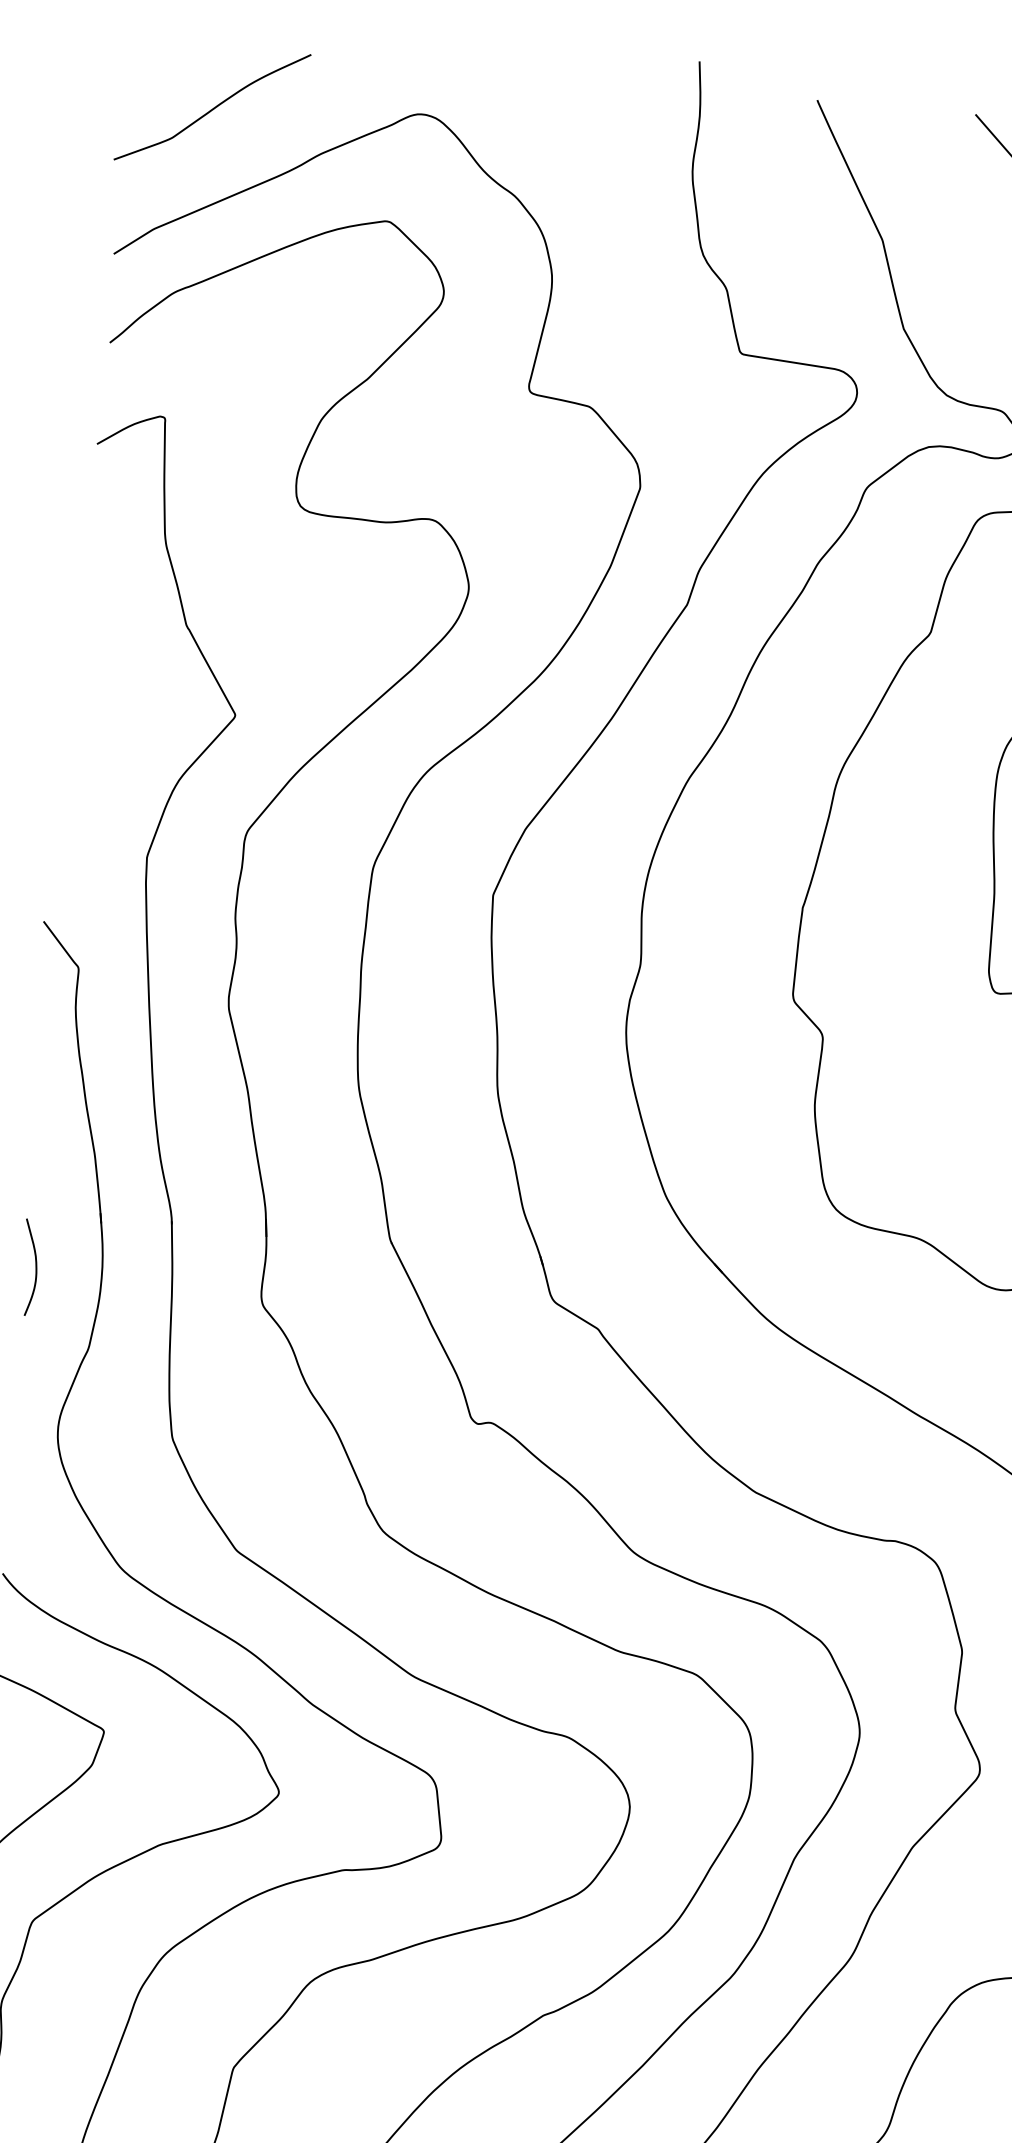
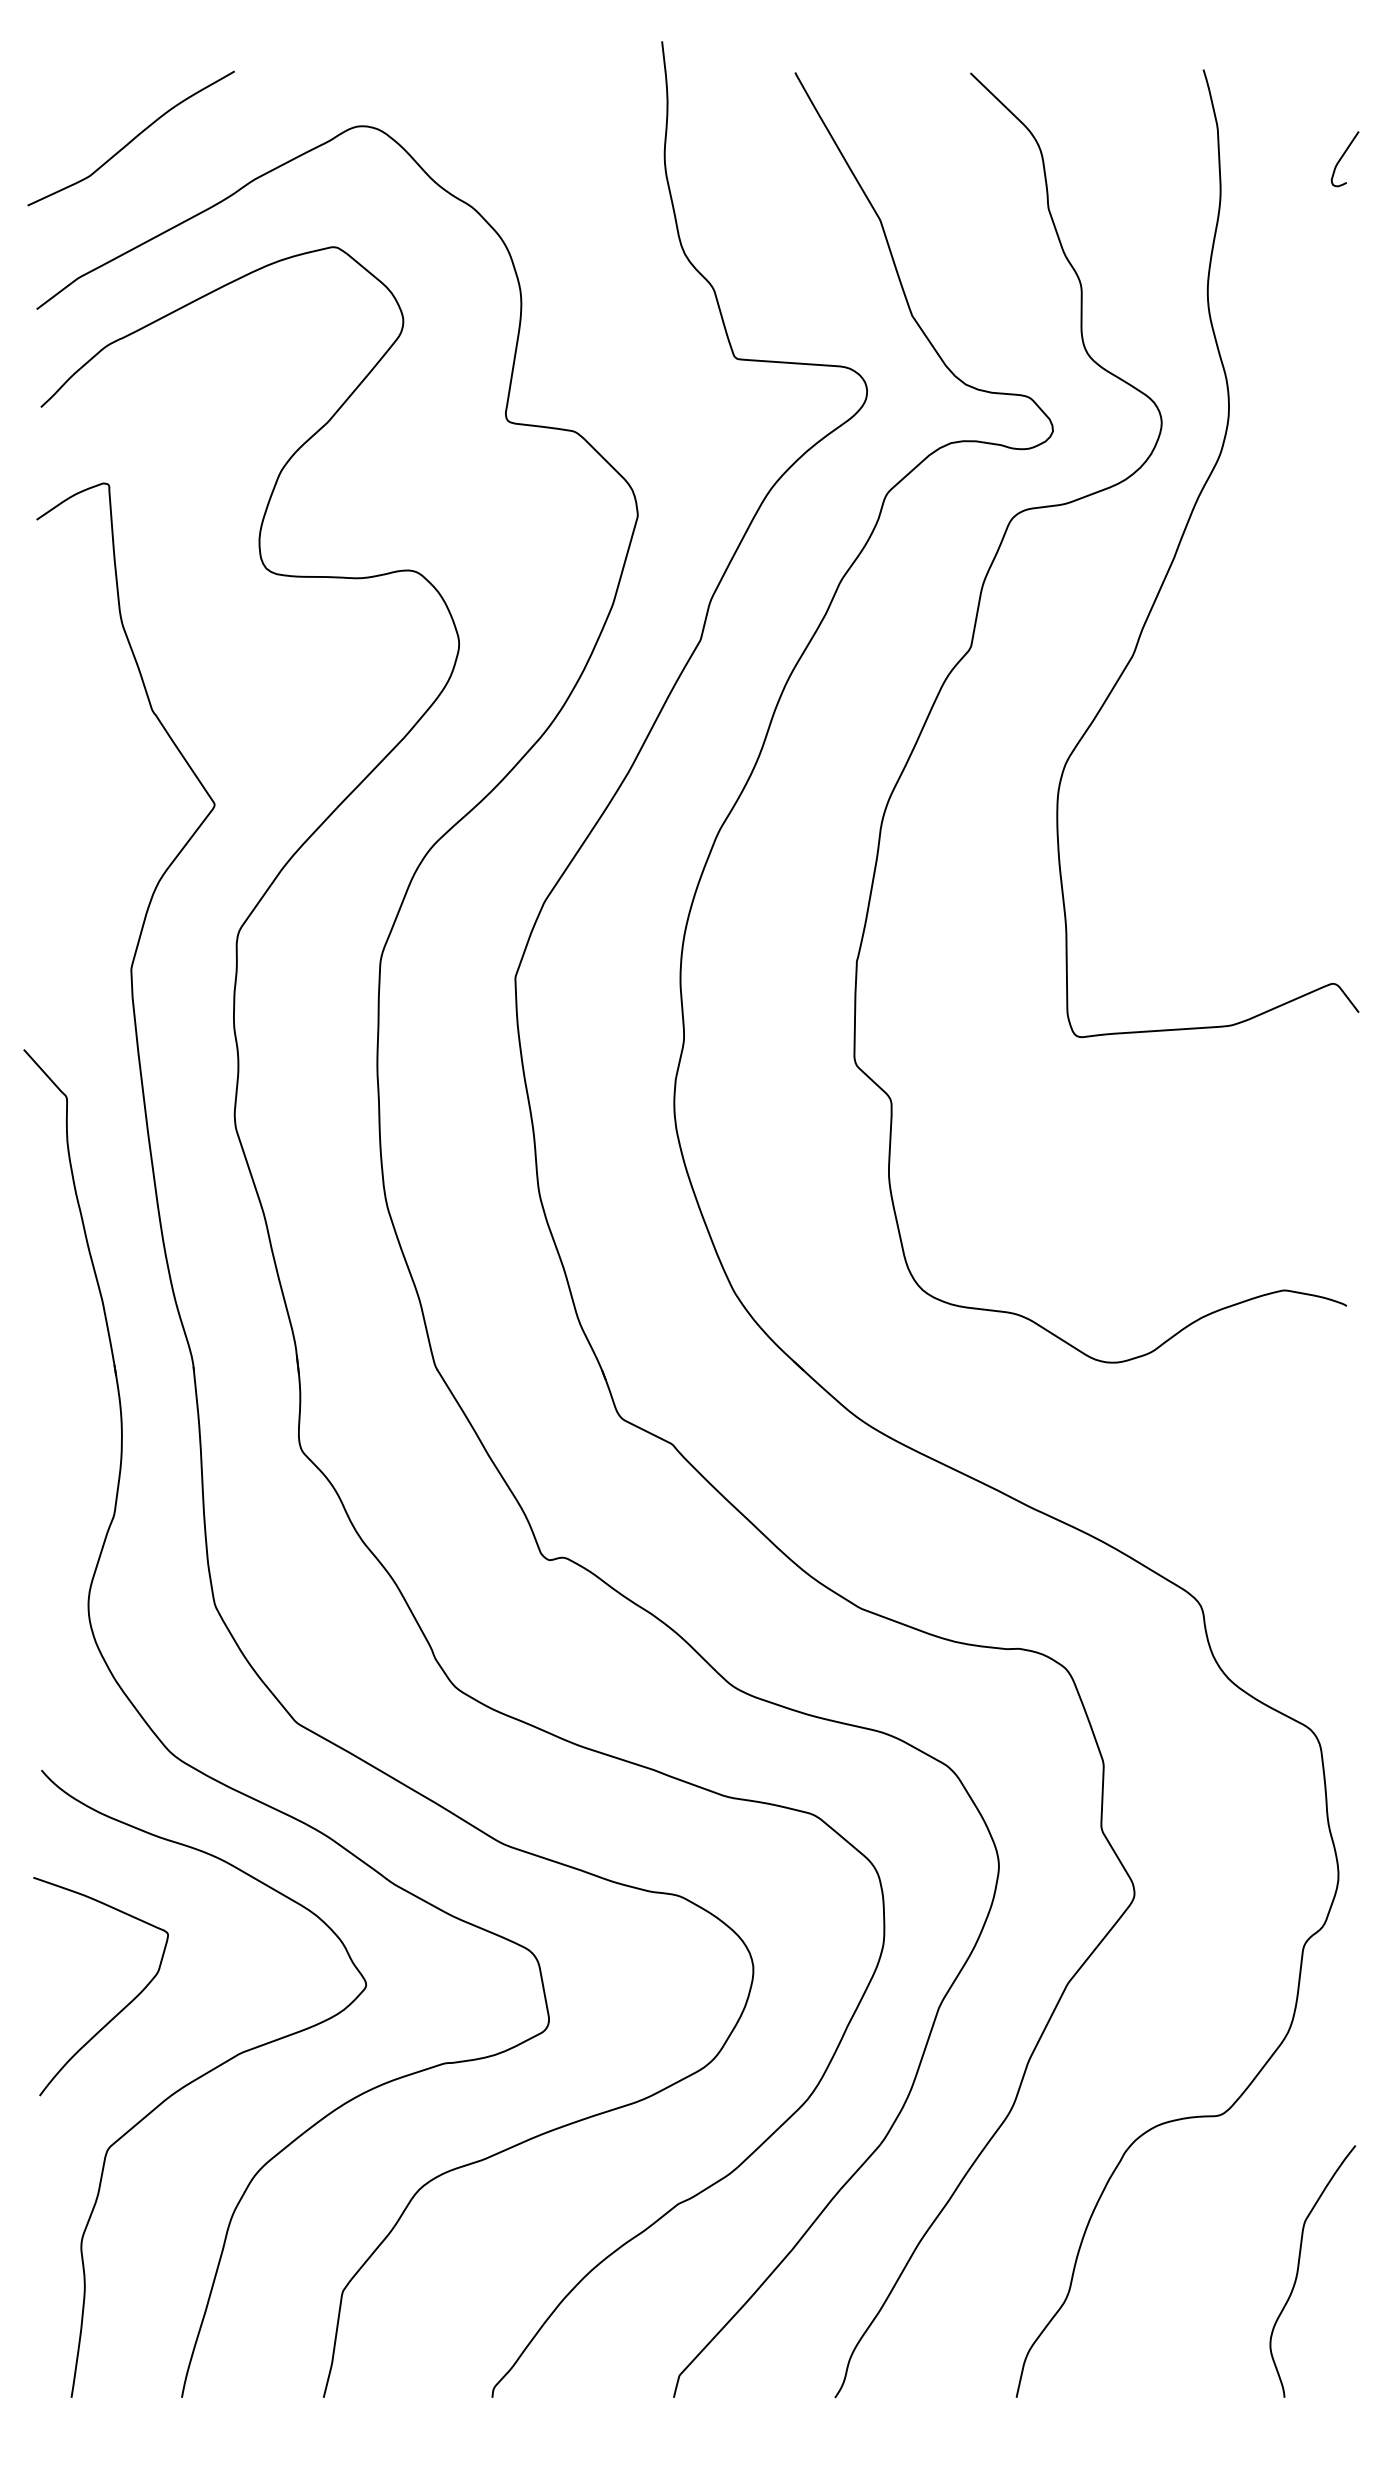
curve: (35, 1264) -> (47, 1427), removed

